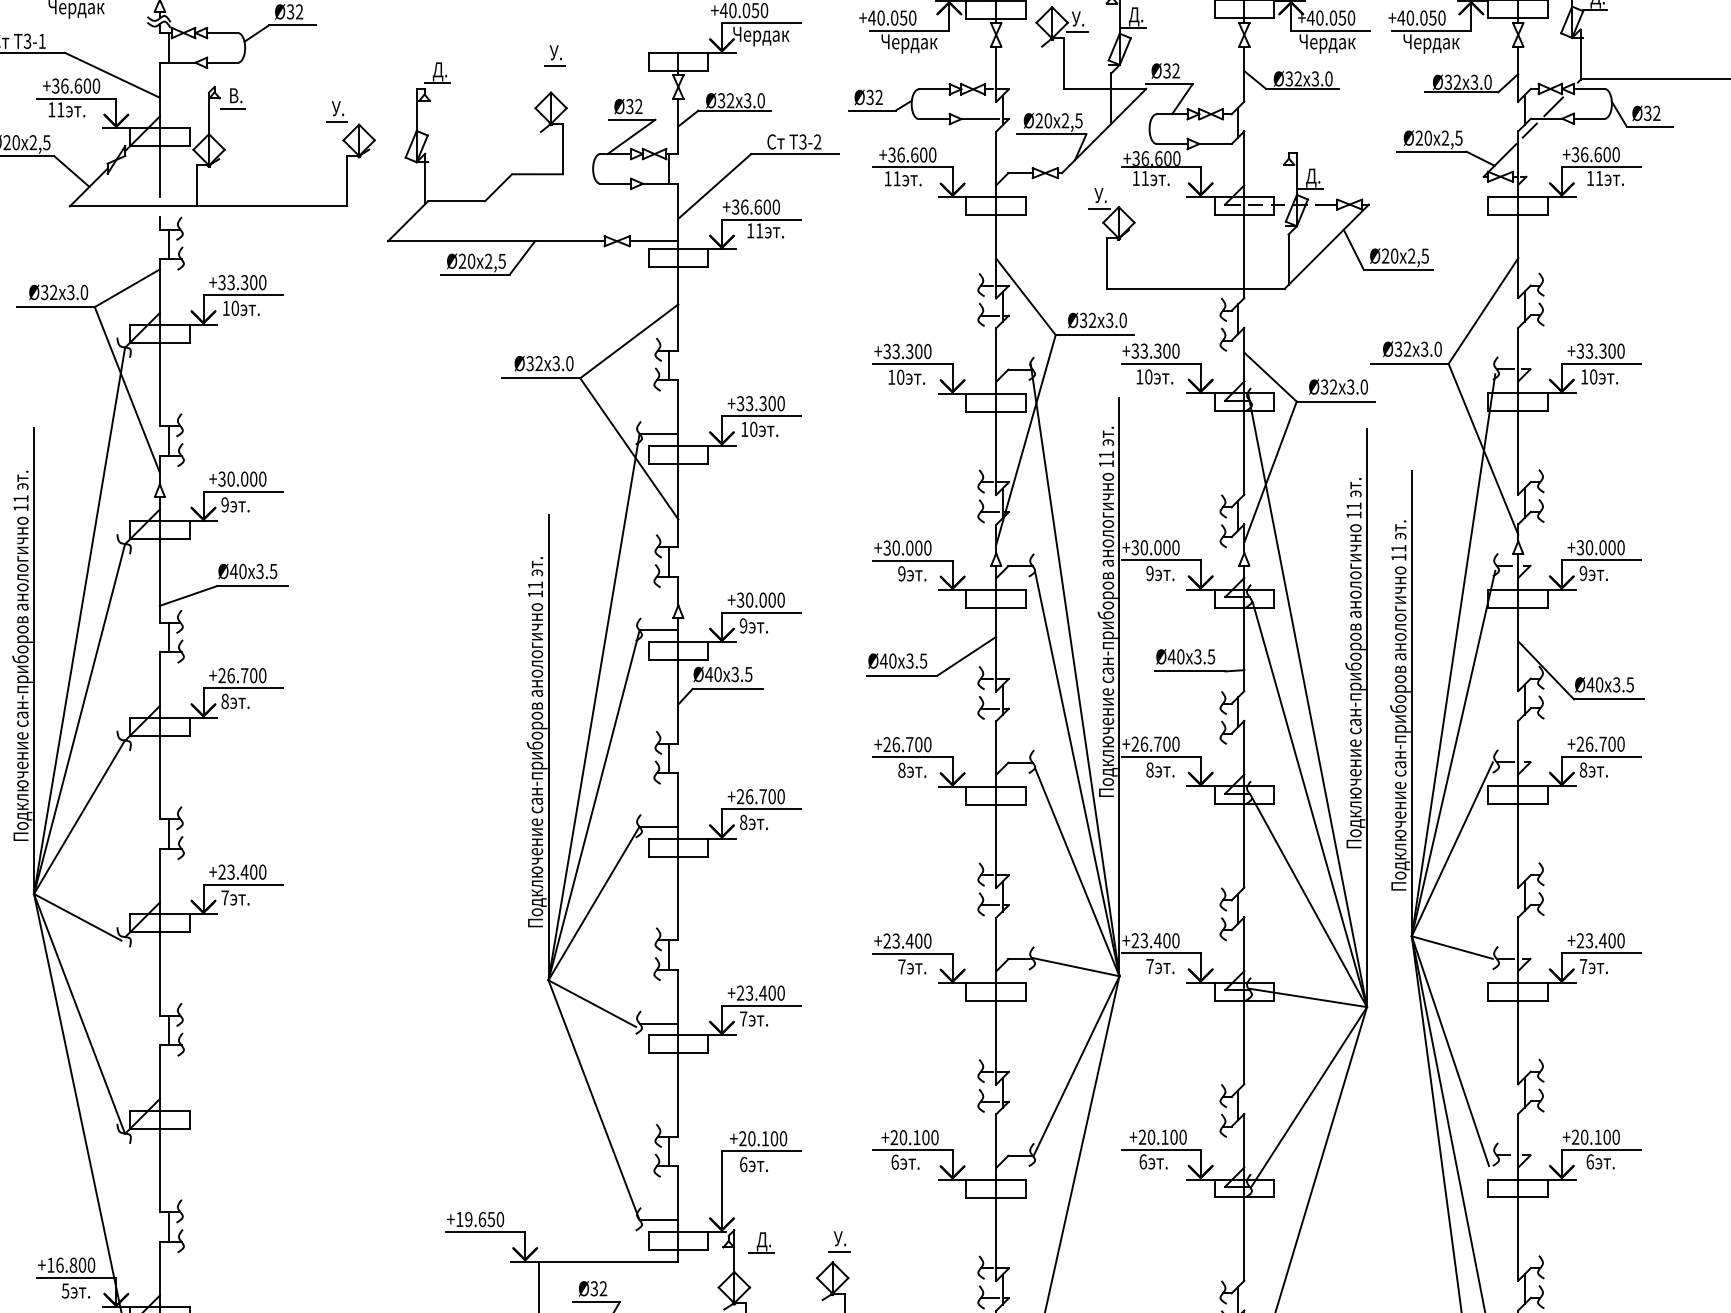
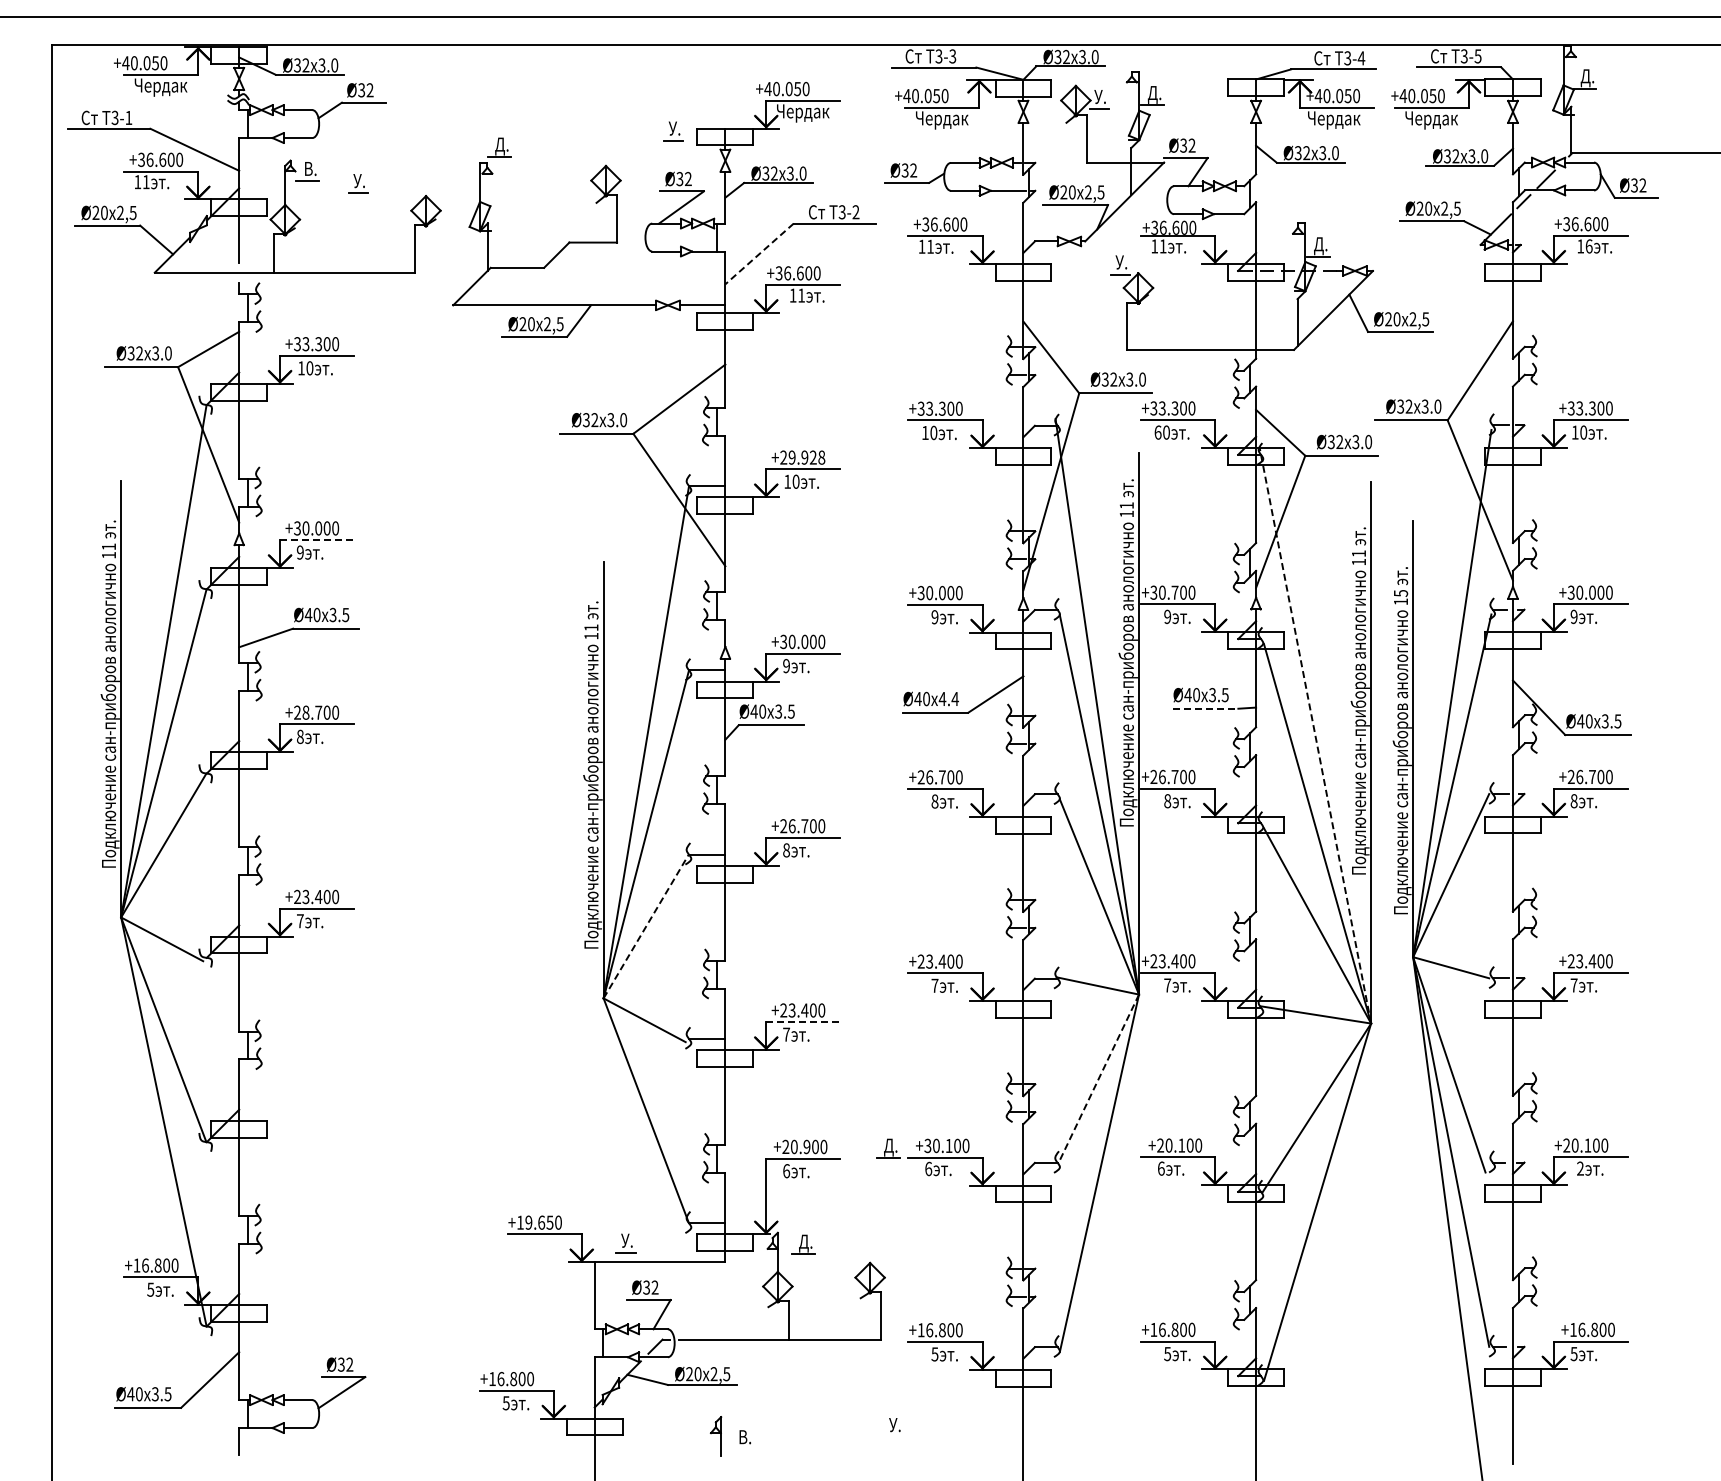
part: (554, 55) -> (673, 131), moved
part: (337, 111) -> (358, 183), moved
text: (1598, 178) -> (1588, 246), 11 -> 16
line: (714, 185) -> (759, 253), solid -> dashed
text: (1139, 376) -> (1157, 432), 10 -> 60
text: (760, 403) -> (802, 457), +33.300 -> +29.928
line: (243, 491) -> (317, 540), solid -> dashed
text: (1157, 547) -> (1174, 592), +30.000 -> +30.700
text: (1399, 548) -> (1401, 593), 11 -> 15
text: (916, 660) -> (948, 698), 3.5 -> 4.4
line: (1190, 671) -> (1205, 708), solid -> dashed
text: (230, 675) -> (305, 712), +26.700 -> +28.700
line: (1307, 699) -> (1315, 735), solid -> dashed
line: (594, 903) -> (646, 926), solid -> dashed
line: (761, 1006) -> (803, 1022), solid -> dashed
line: (1076, 1066) -> (1098, 1079), solid -> dashed
text: (764, 1138) -> (806, 1146), +20.100 -> +20.900
text: (893, 1138) -> (927, 1146), +20.100 -> +30.100
part: (852, 1140) -> (888, 1148), added
text: (1590, 1161) -> (1580, 1168), 6 -> 2
part: (838, 1241) -> (625, 1243), moved

